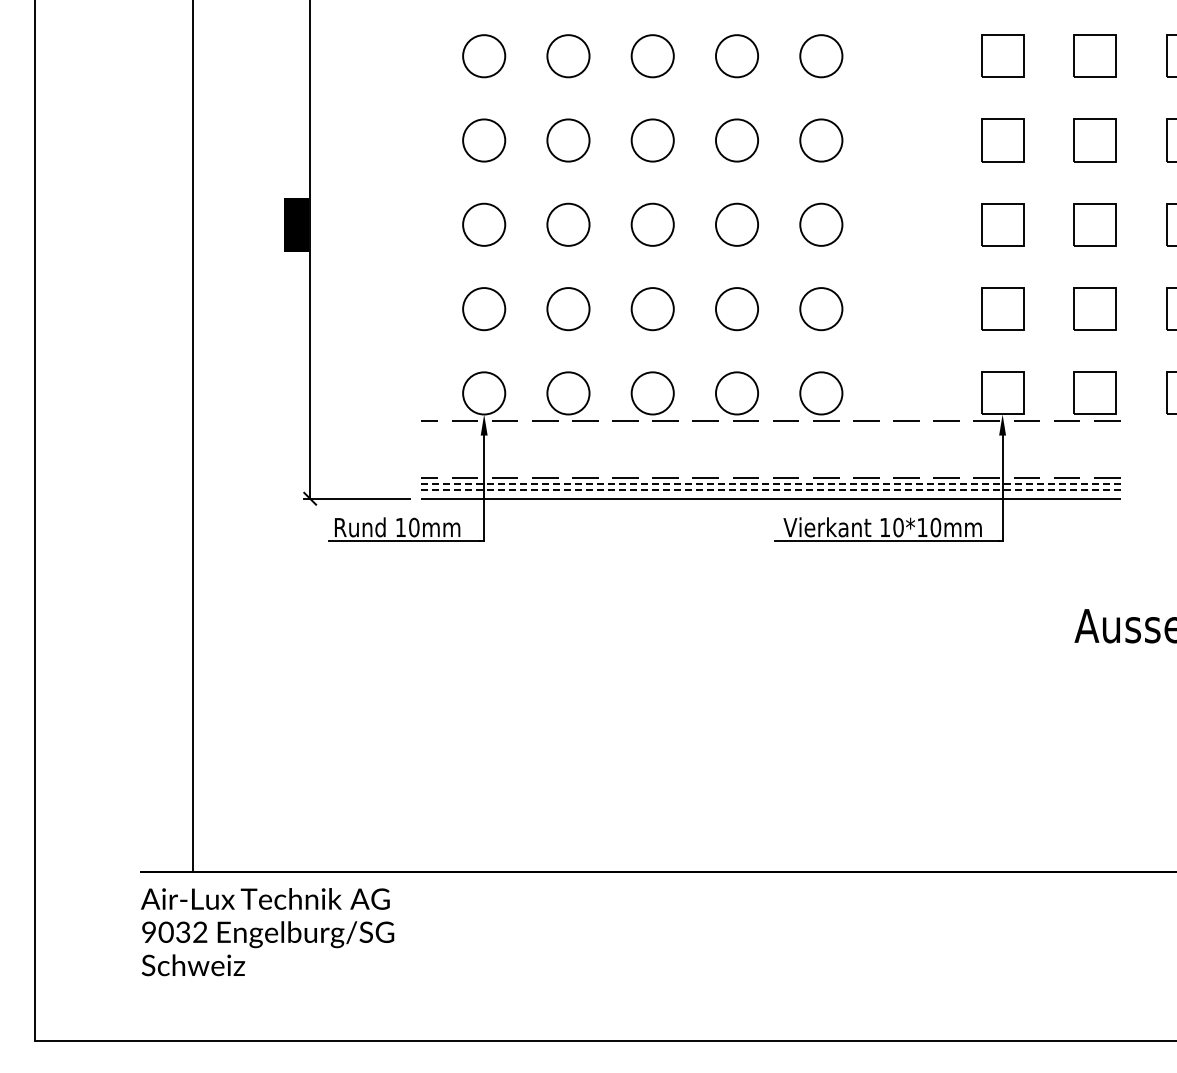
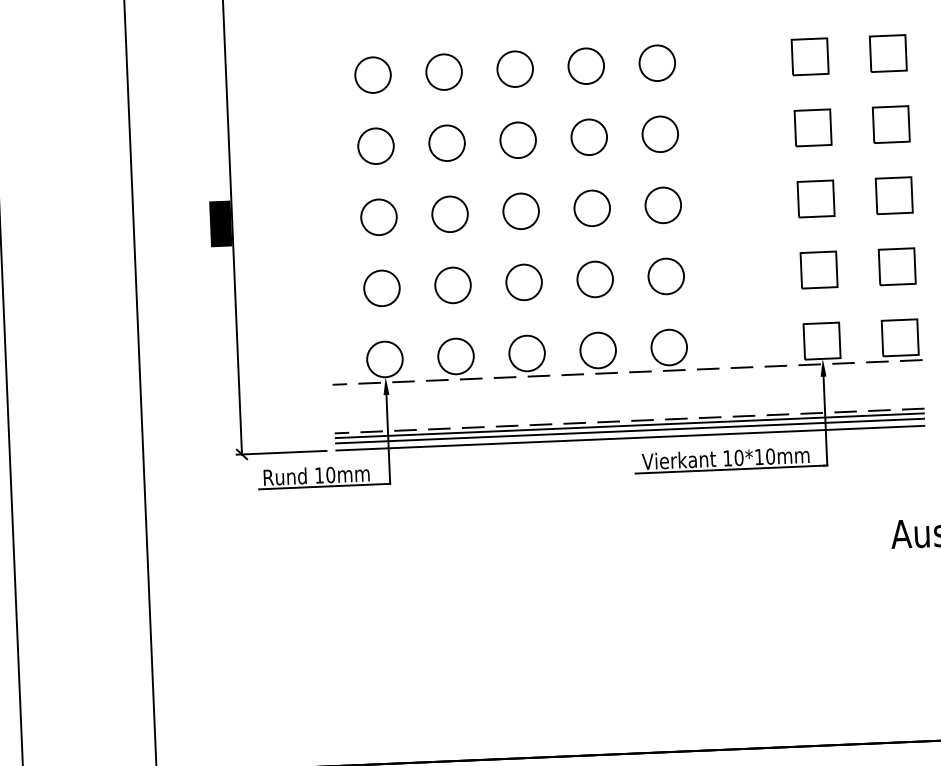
line: (770, 484) -> (629, 426), dashed -> solid
line: (770, 490) -> (629, 431), dashed -> solid

